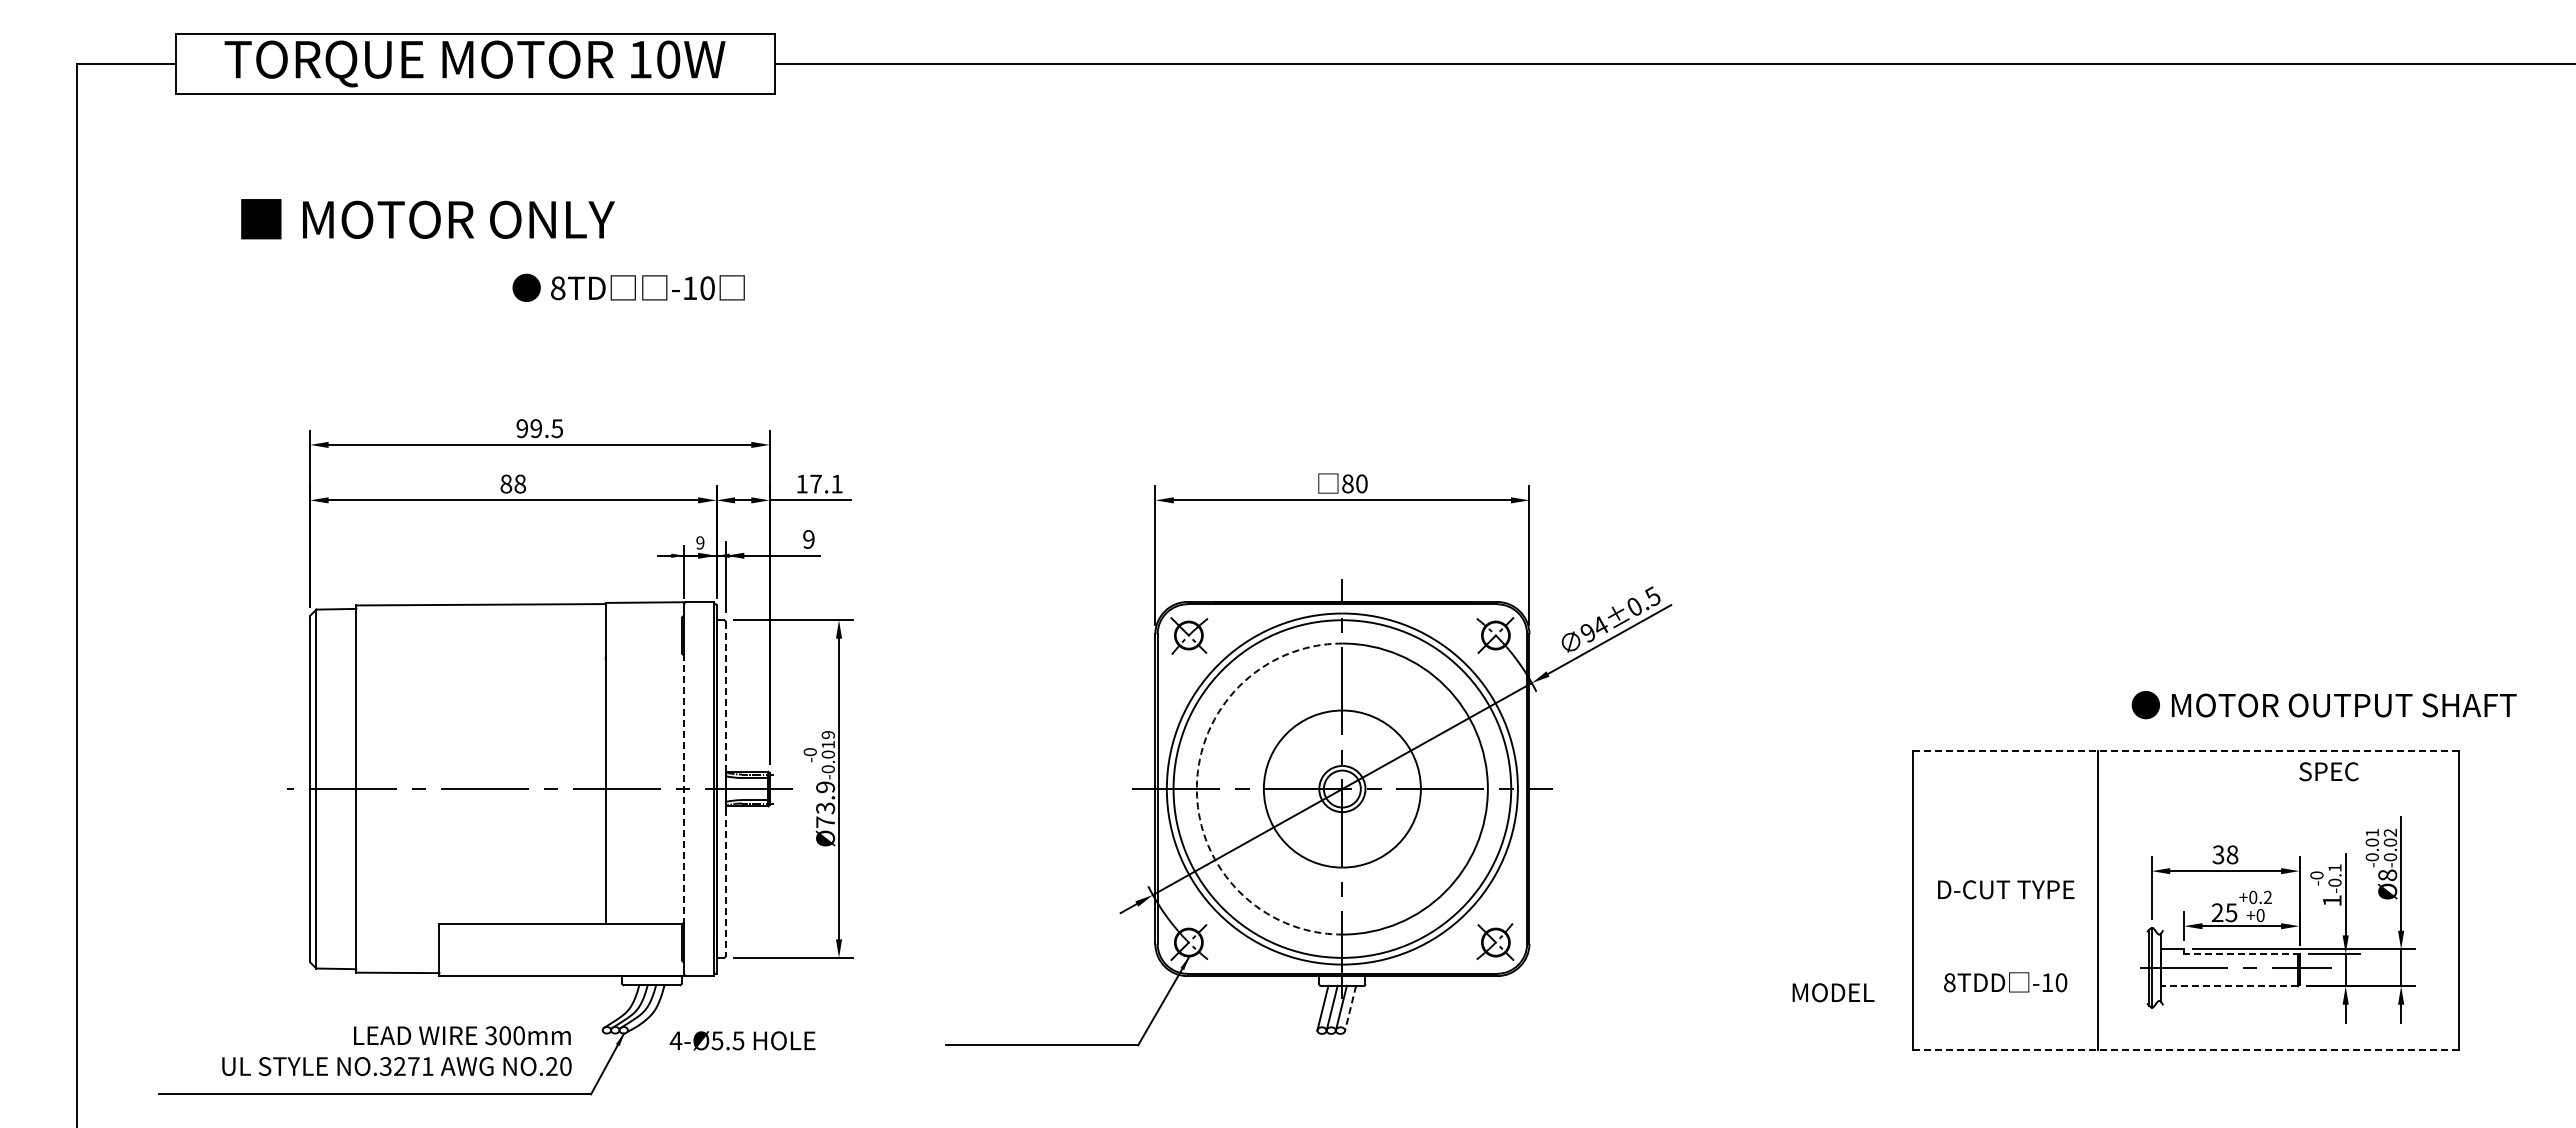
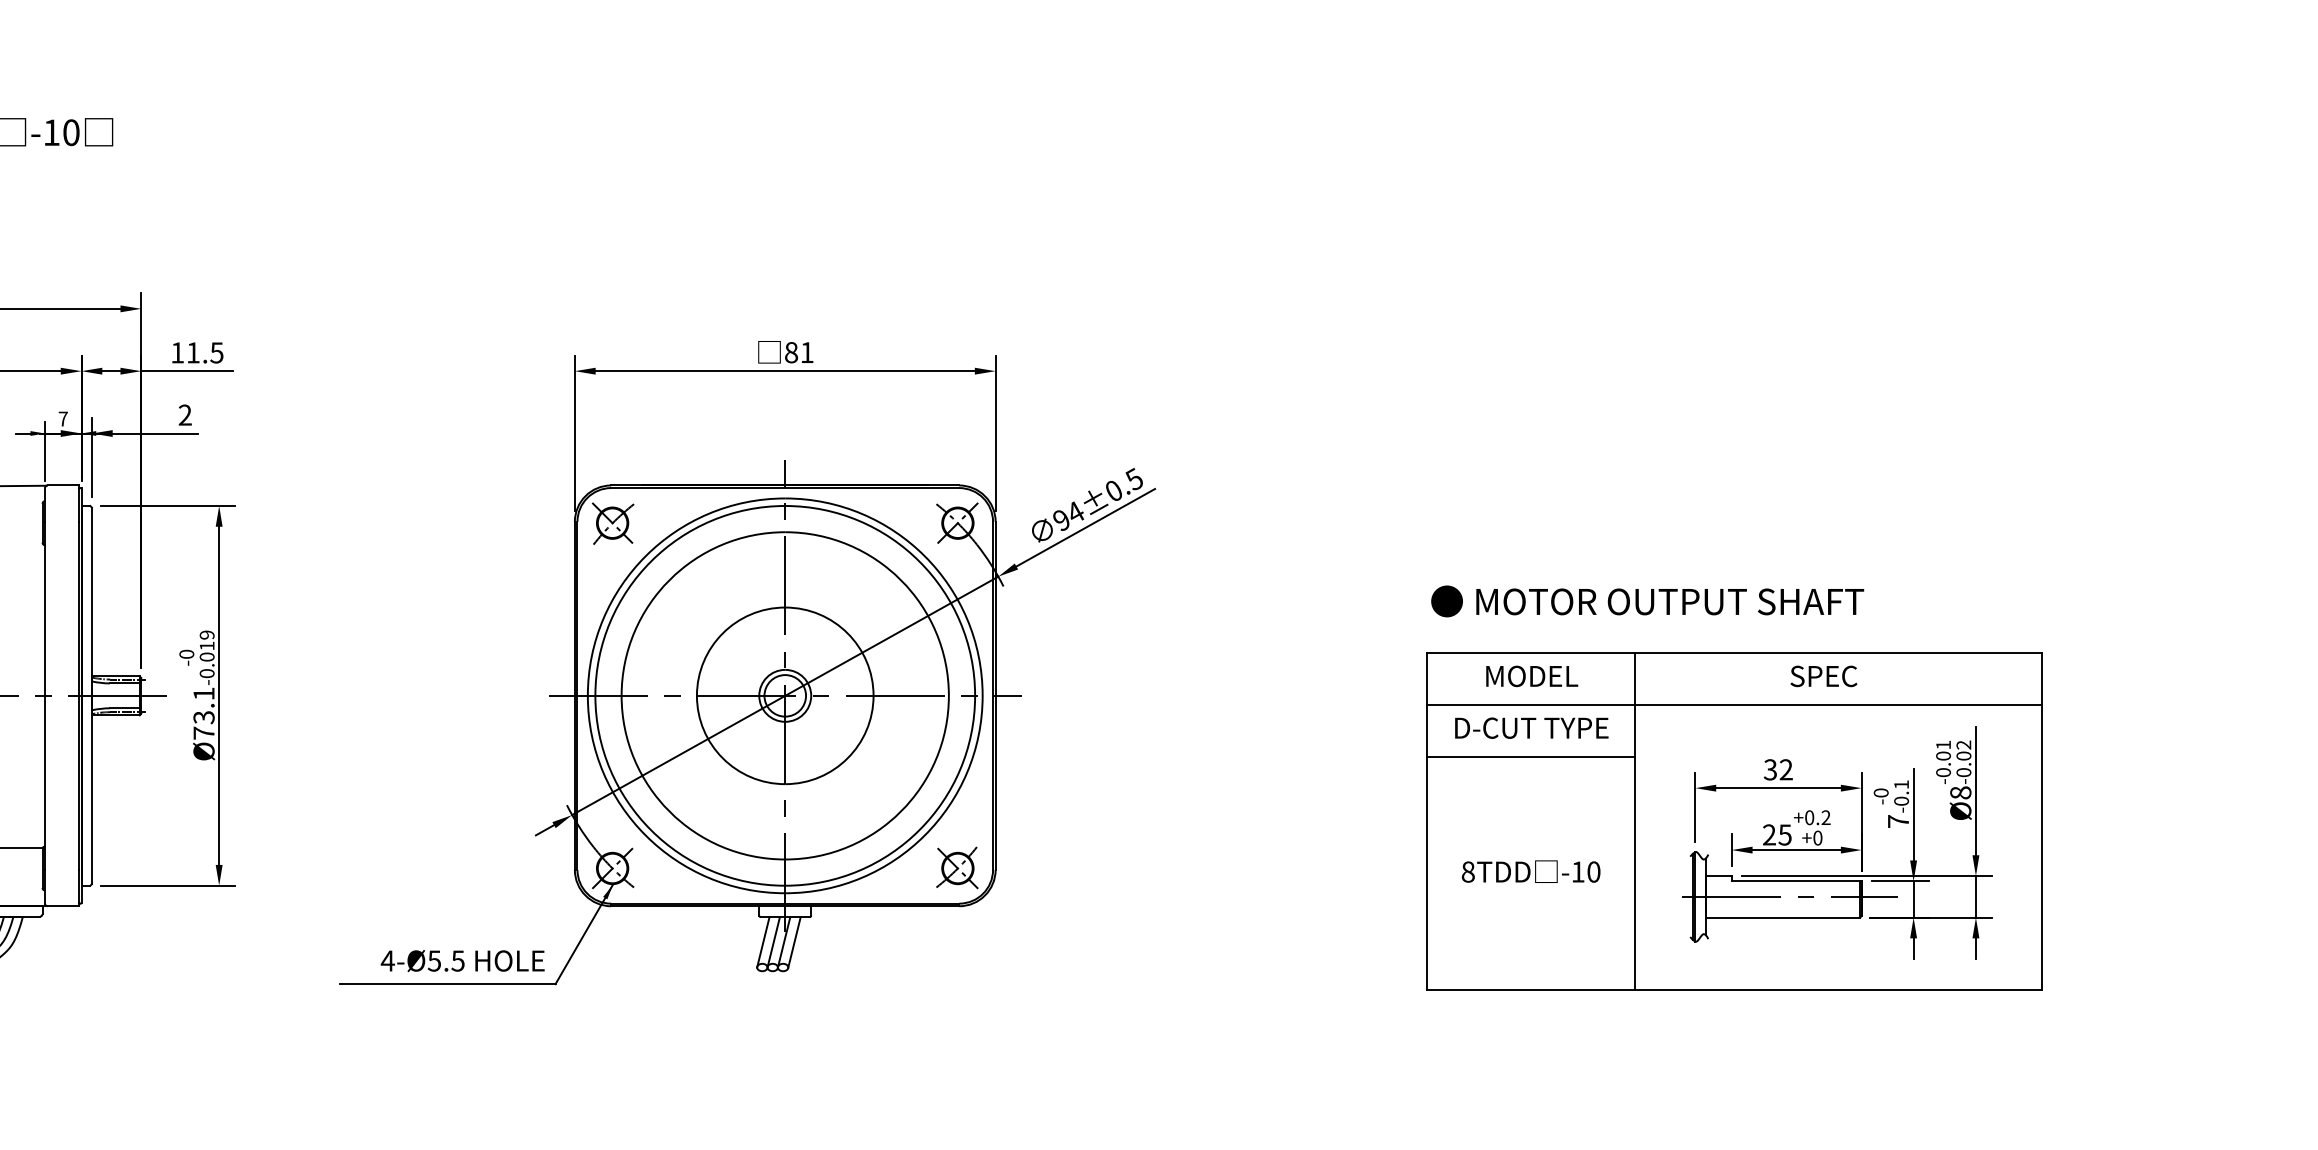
text: (826, 483) -> (205, 352), 17.1 -> 11.5
text: (1361, 483) -> (806, 352), 80 -> 81
text: (808, 539) -> (184, 415), 9 -> 2
text: (700, 542) -> (63, 418), 9 -> 7
text: (2323, 705) -> (1646, 601), moved
line: (2185, 750) -> (1733, 652), dashed -> solid
text: (2328, 771) -> (1823, 676), moved
text: (825, 787) -> (203, 694), Ø73.9 -> Ø73.1
line: (725, 789) -> (91, 696), dashed -> solid
arc: (1196, 789) -> (621, 696), dashed -> solid
line: (684, 790) -> (45, 697), dashed -> solid
line: (2186, 796) -> (1734, 704), added
line: (2005, 843) -> (1530, 757), added
text: (2232, 854) -> (1786, 769), 38 -> 32
text: (2006, 889) -> (1532, 727), moved
text: (2332, 900) -> (1898, 821), 1 -> 7
line: (2241, 953) -> (1796, 880), dashed -> solid
text: (2005, 982) -> (1530, 871), moved
line: (2229, 986) -> (1782, 917), dashed -> solid
text: (1833, 992) -> (1532, 676), moved
line: (1350, 1008) -> (794, 942), dashed -> solid
text: (742, 1040) -> (462, 960), moved
line: (2185, 1050) -> (1733, 989), dashed -> solid

